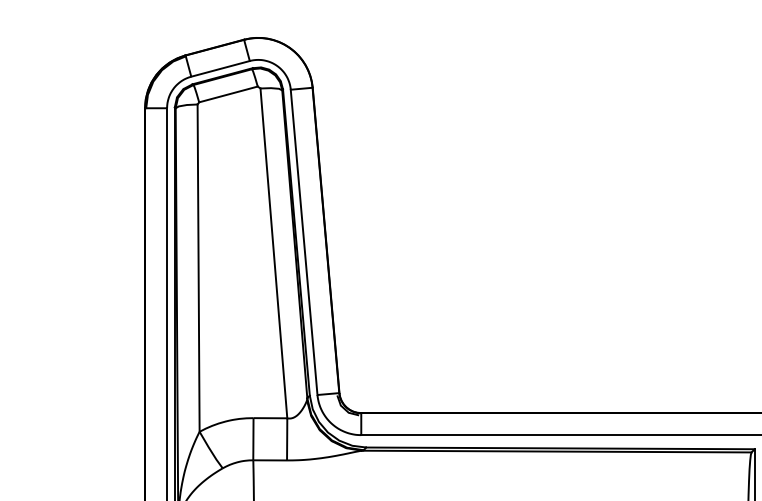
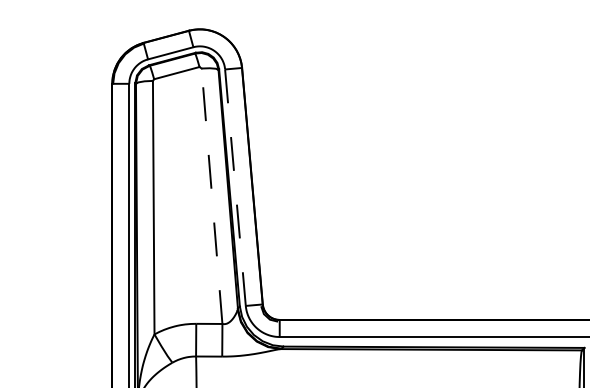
line: (304, 242) -> (235, 187), solid -> dashed
line: (274, 252) -> (212, 195), solid -> dashed

